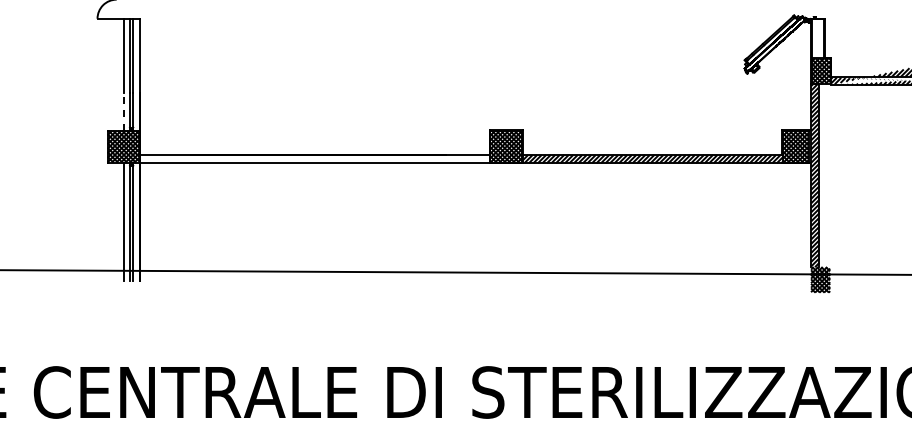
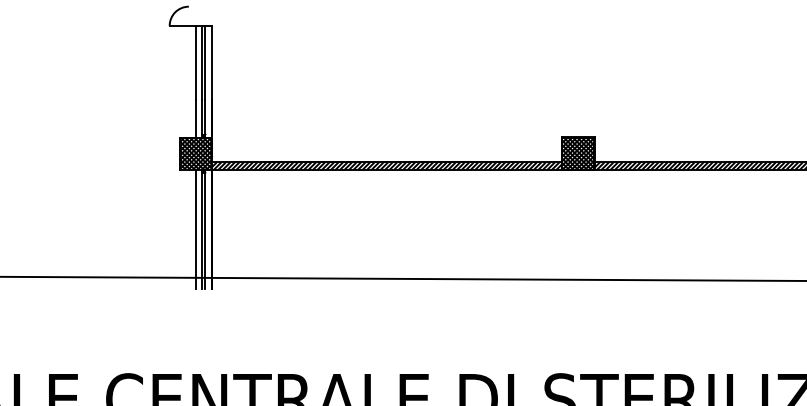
line: (123, 111) -> (195, 118), dashed -> solid
hatch: (314, 158) -> (386, 165), added

